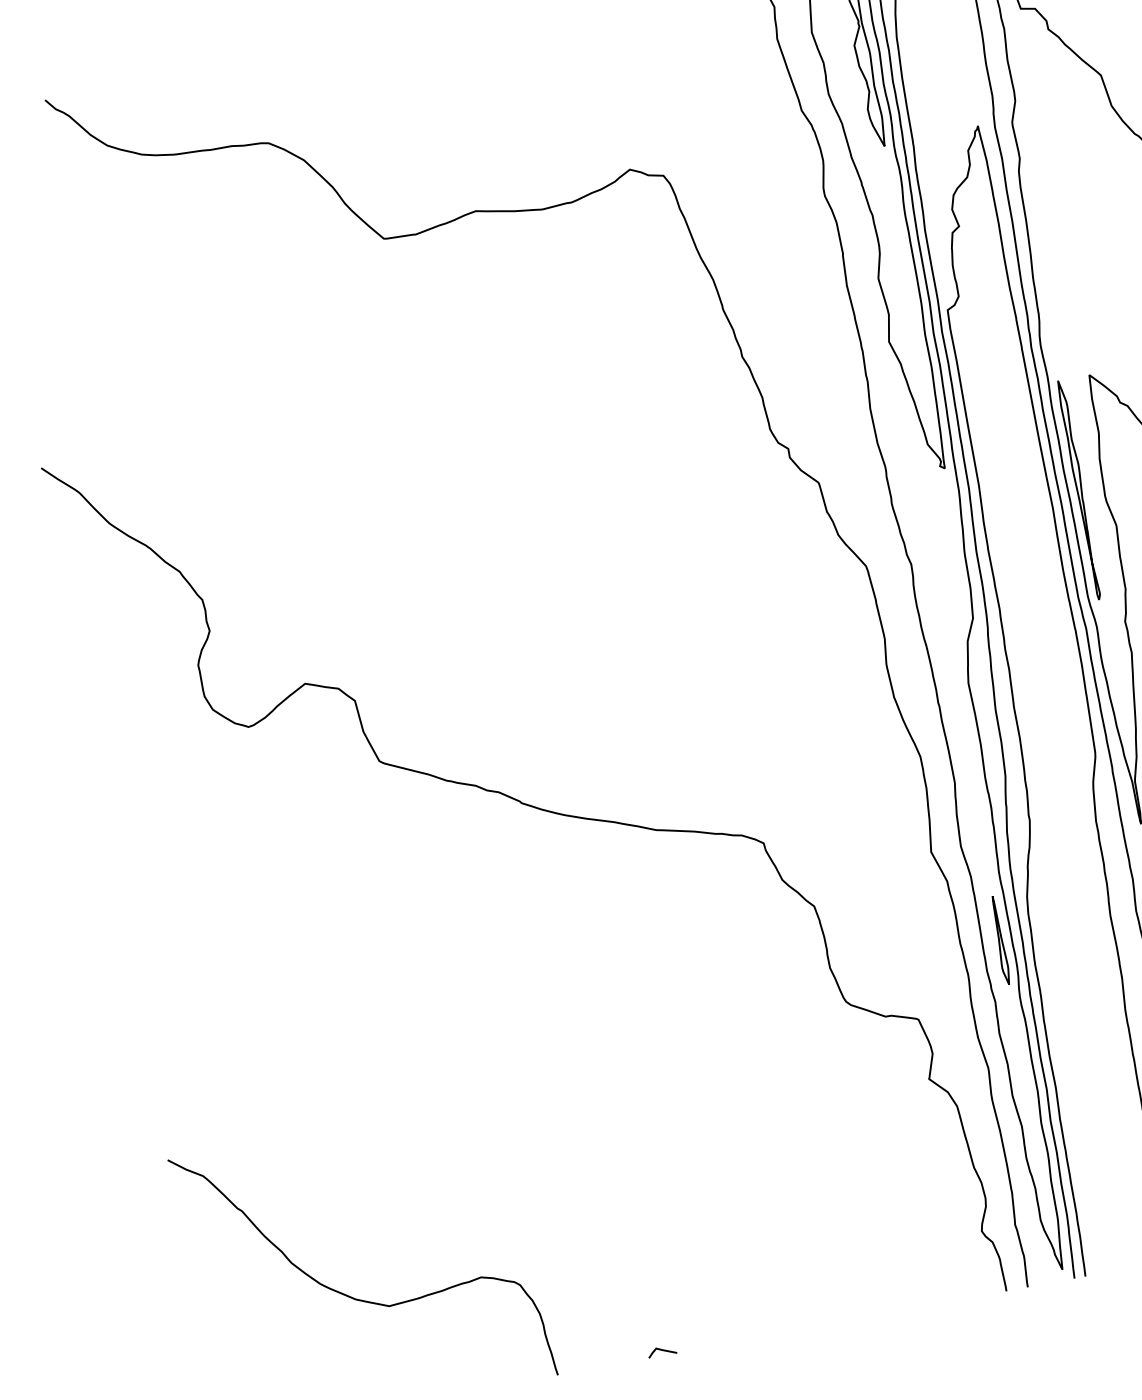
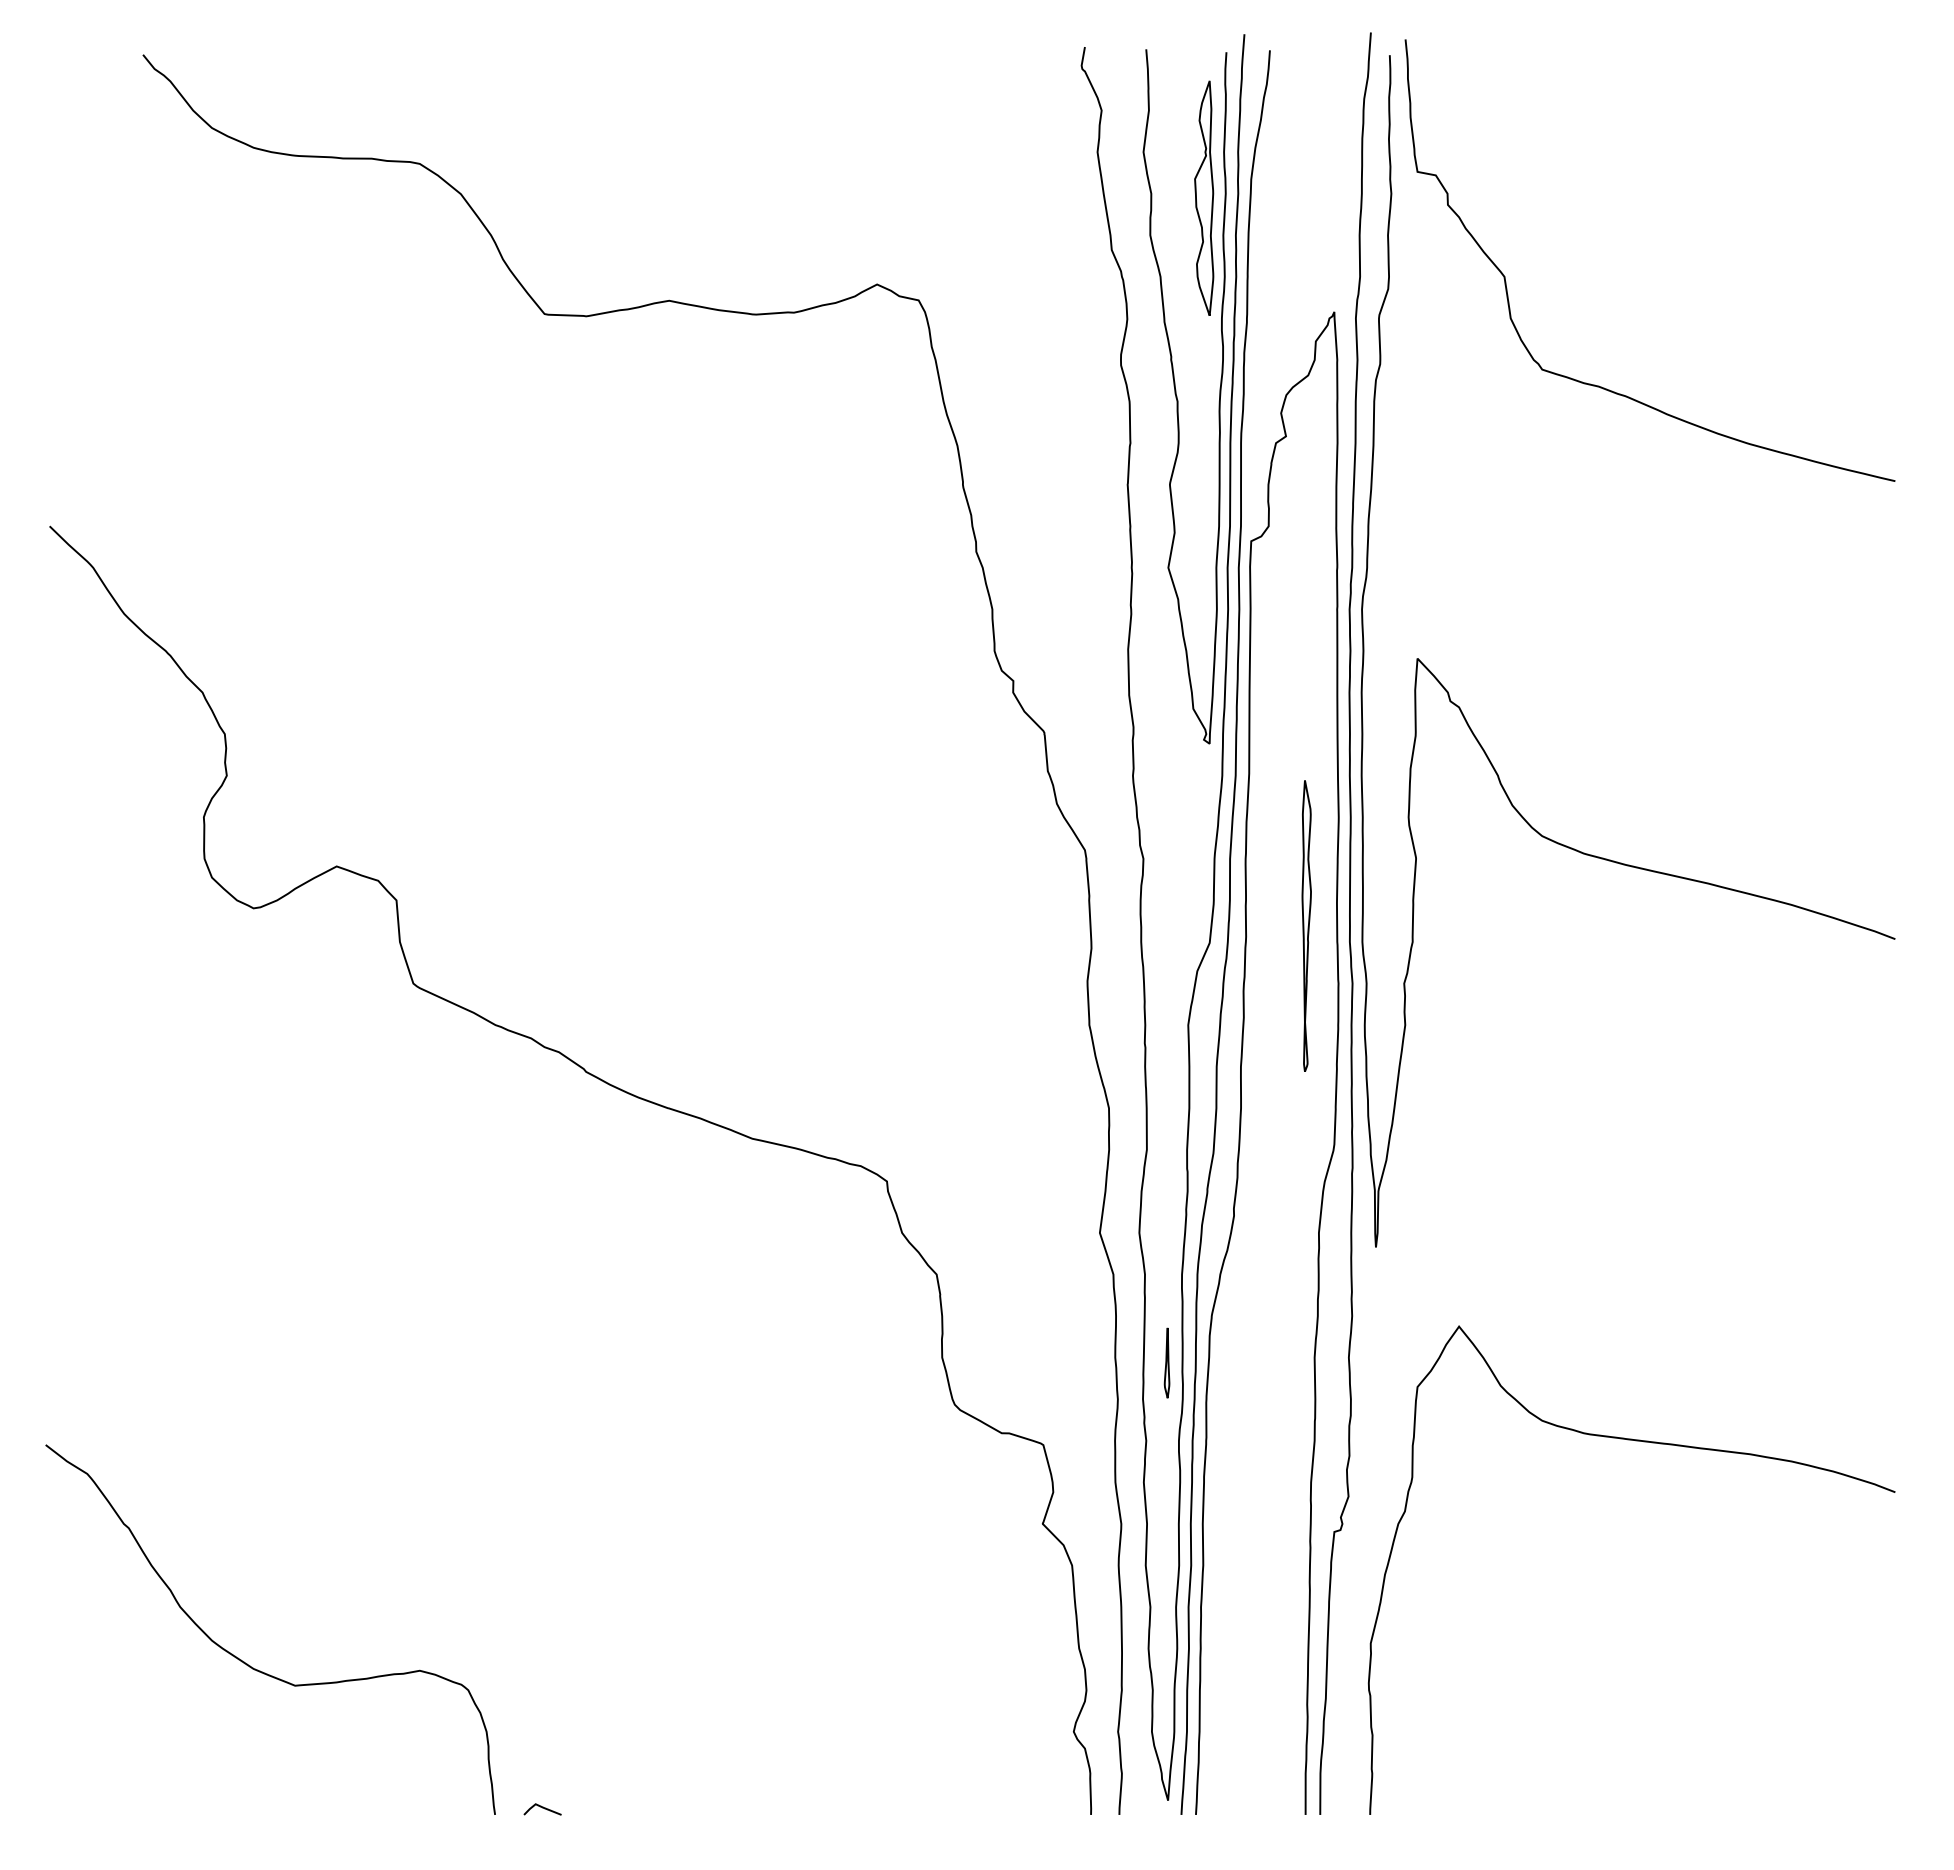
part: (1079, 489) -> (1306, 925), moved
part: (999, 940) -> (1166, 1362), size x0.6
line: (662, 1350) -> (542, 1808), moved

